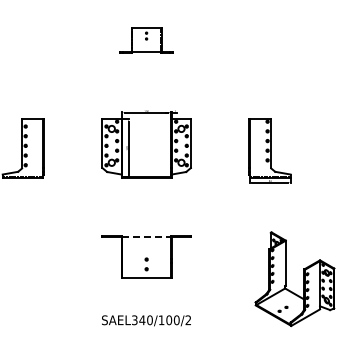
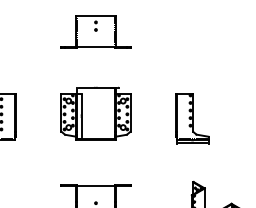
part: (146, 40) -> (95, 31), size x1.67
line: (147, 237) -> (96, 185), dashed -> solid

